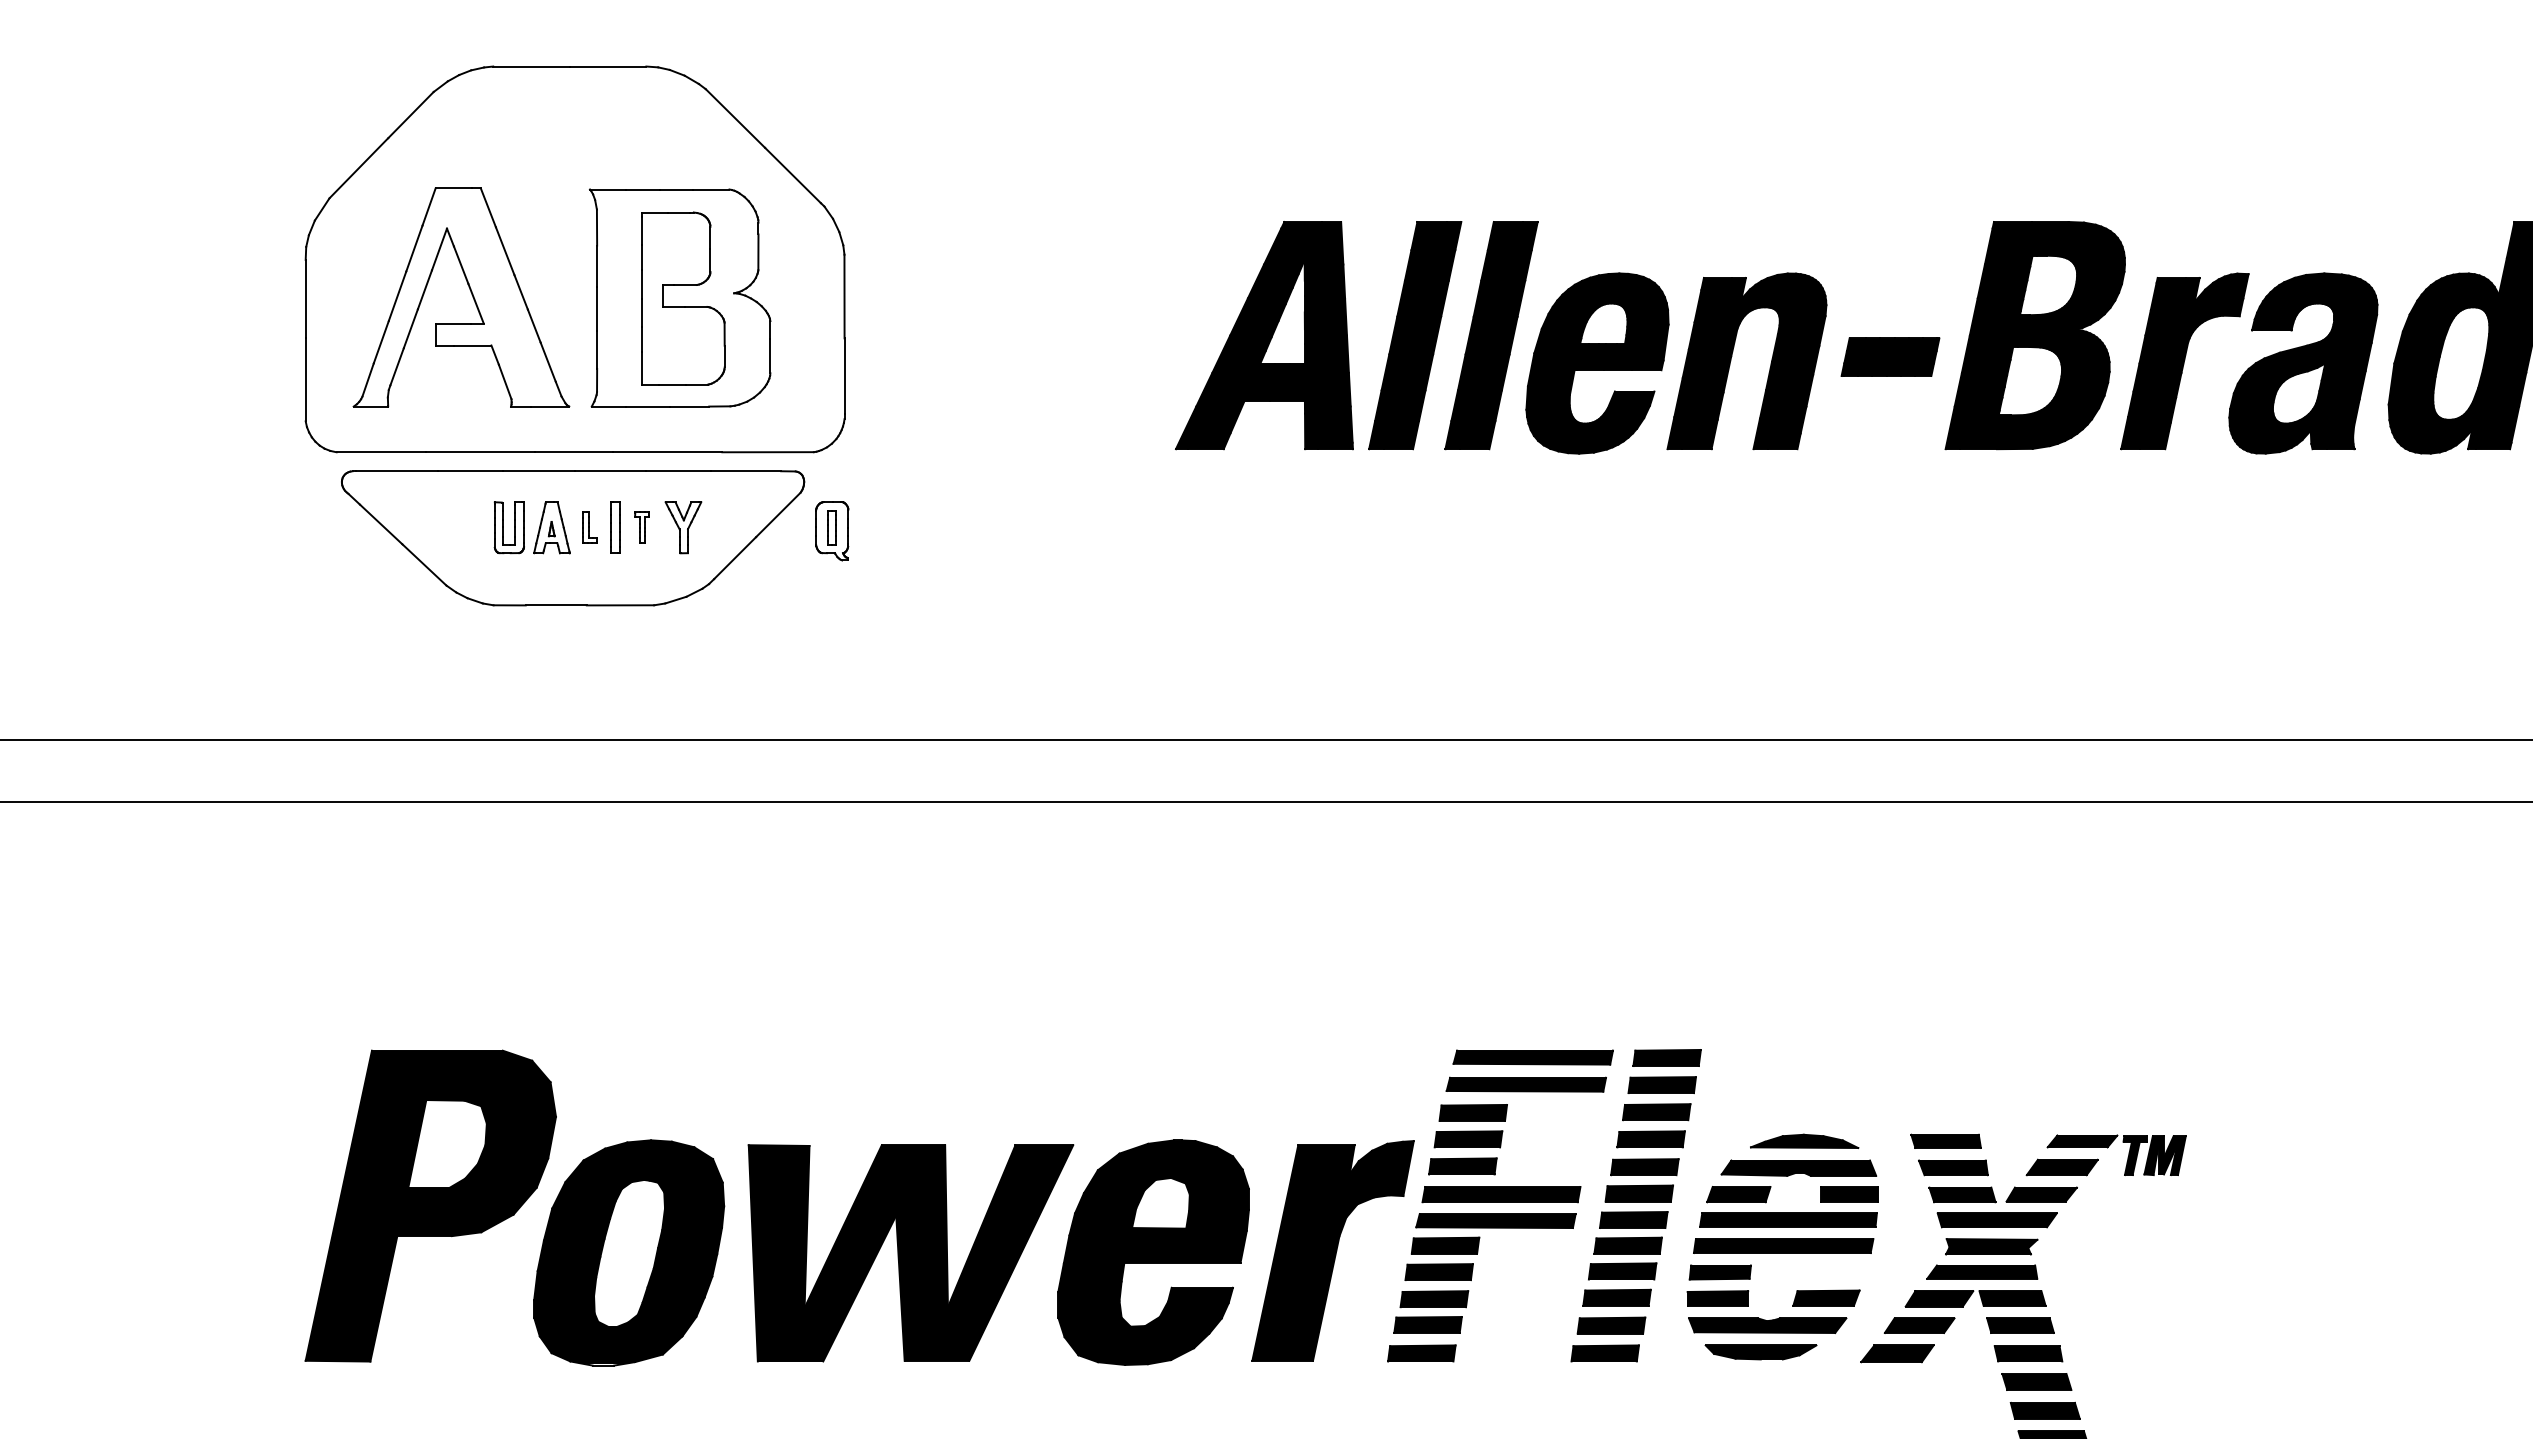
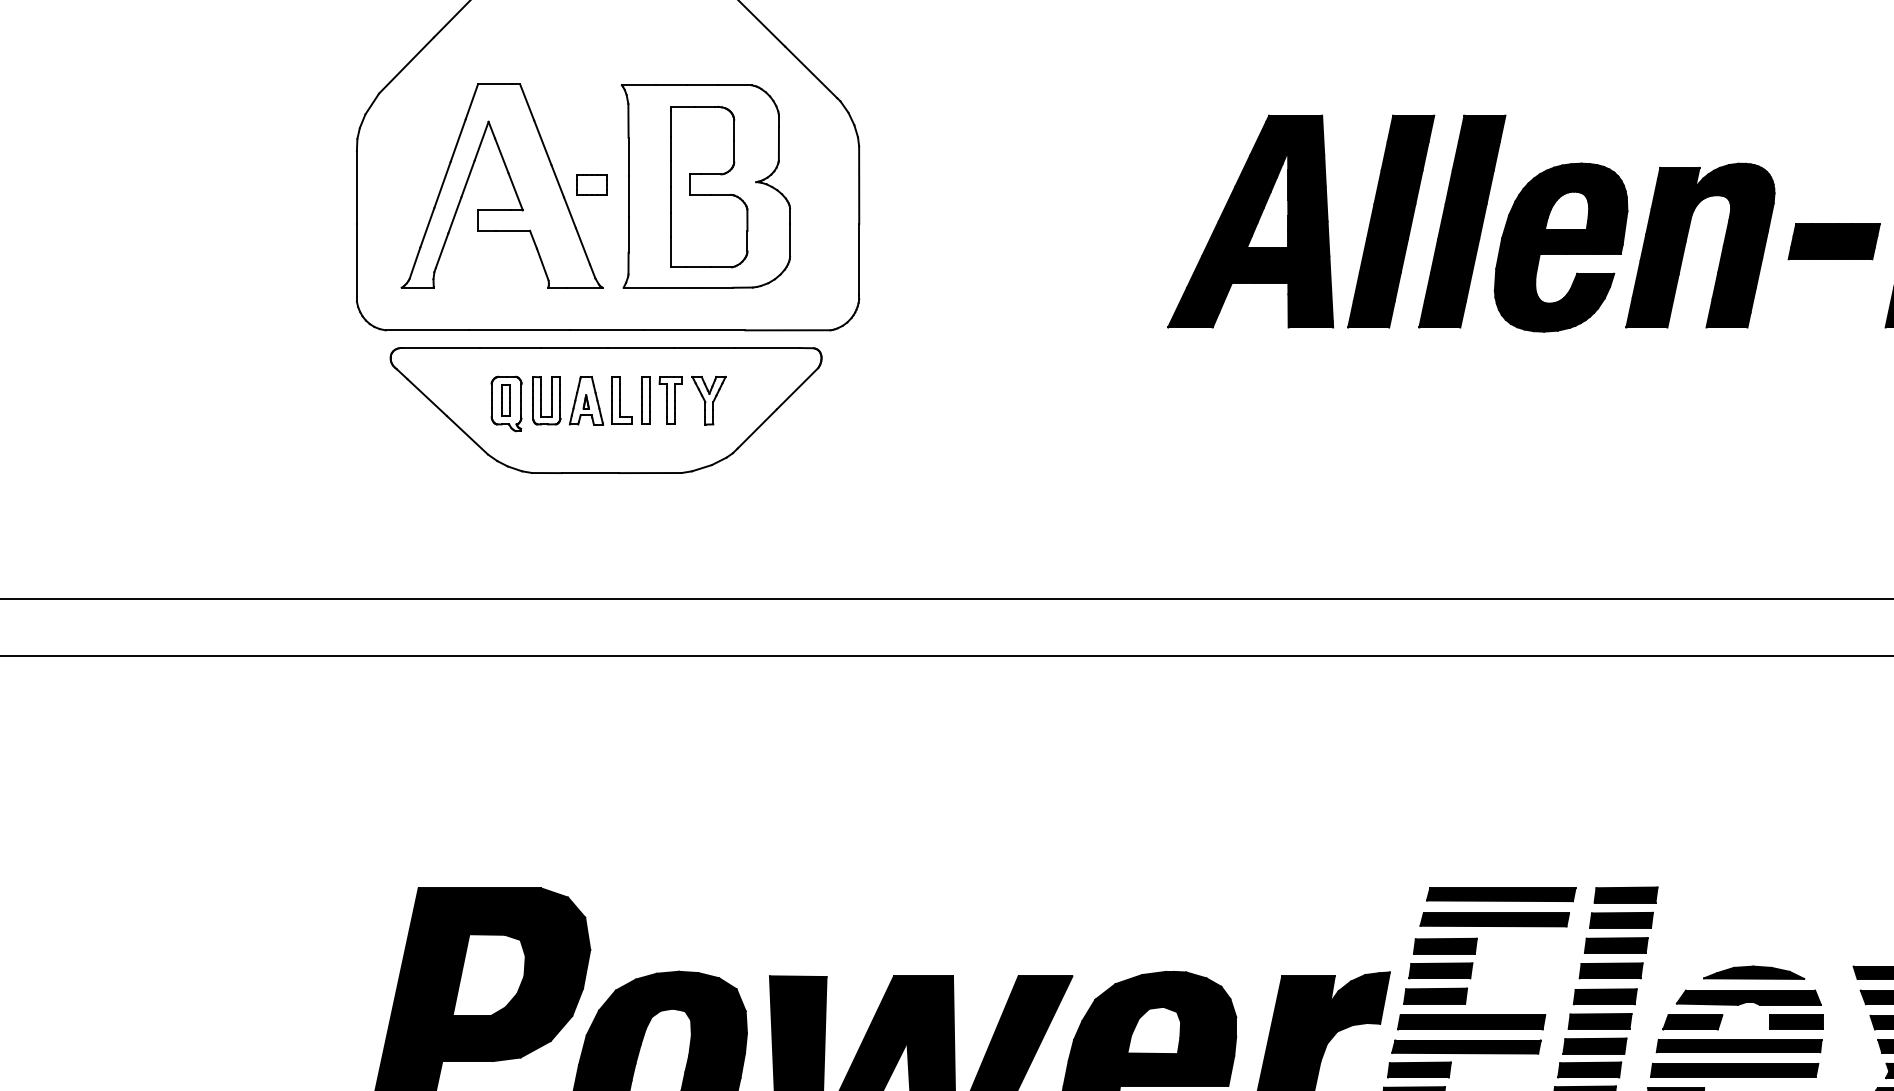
part: (557, 296) -> (591, 185), added
part: (589, 527) -> (621, 400), size x1.67
part: (641, 527) -> (669, 400), size x1.67
part: (832, 531) -> (506, 404), moved

